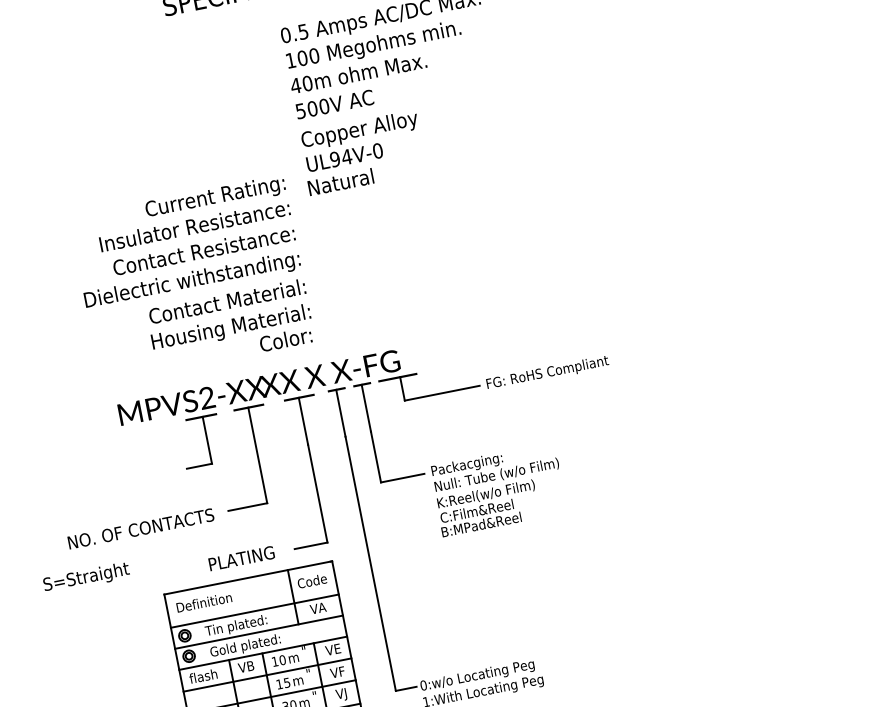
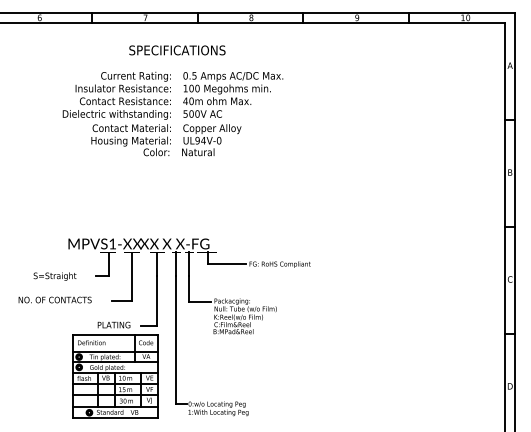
text: (191, 278) -> (116, 113), moved
text: (206, 397) -> (112, 243), MPVS2-XX -> MPVS1-XX
text: (139, 528) -> (54, 299), moved
text: (85, 577) -> (54, 276), moved

